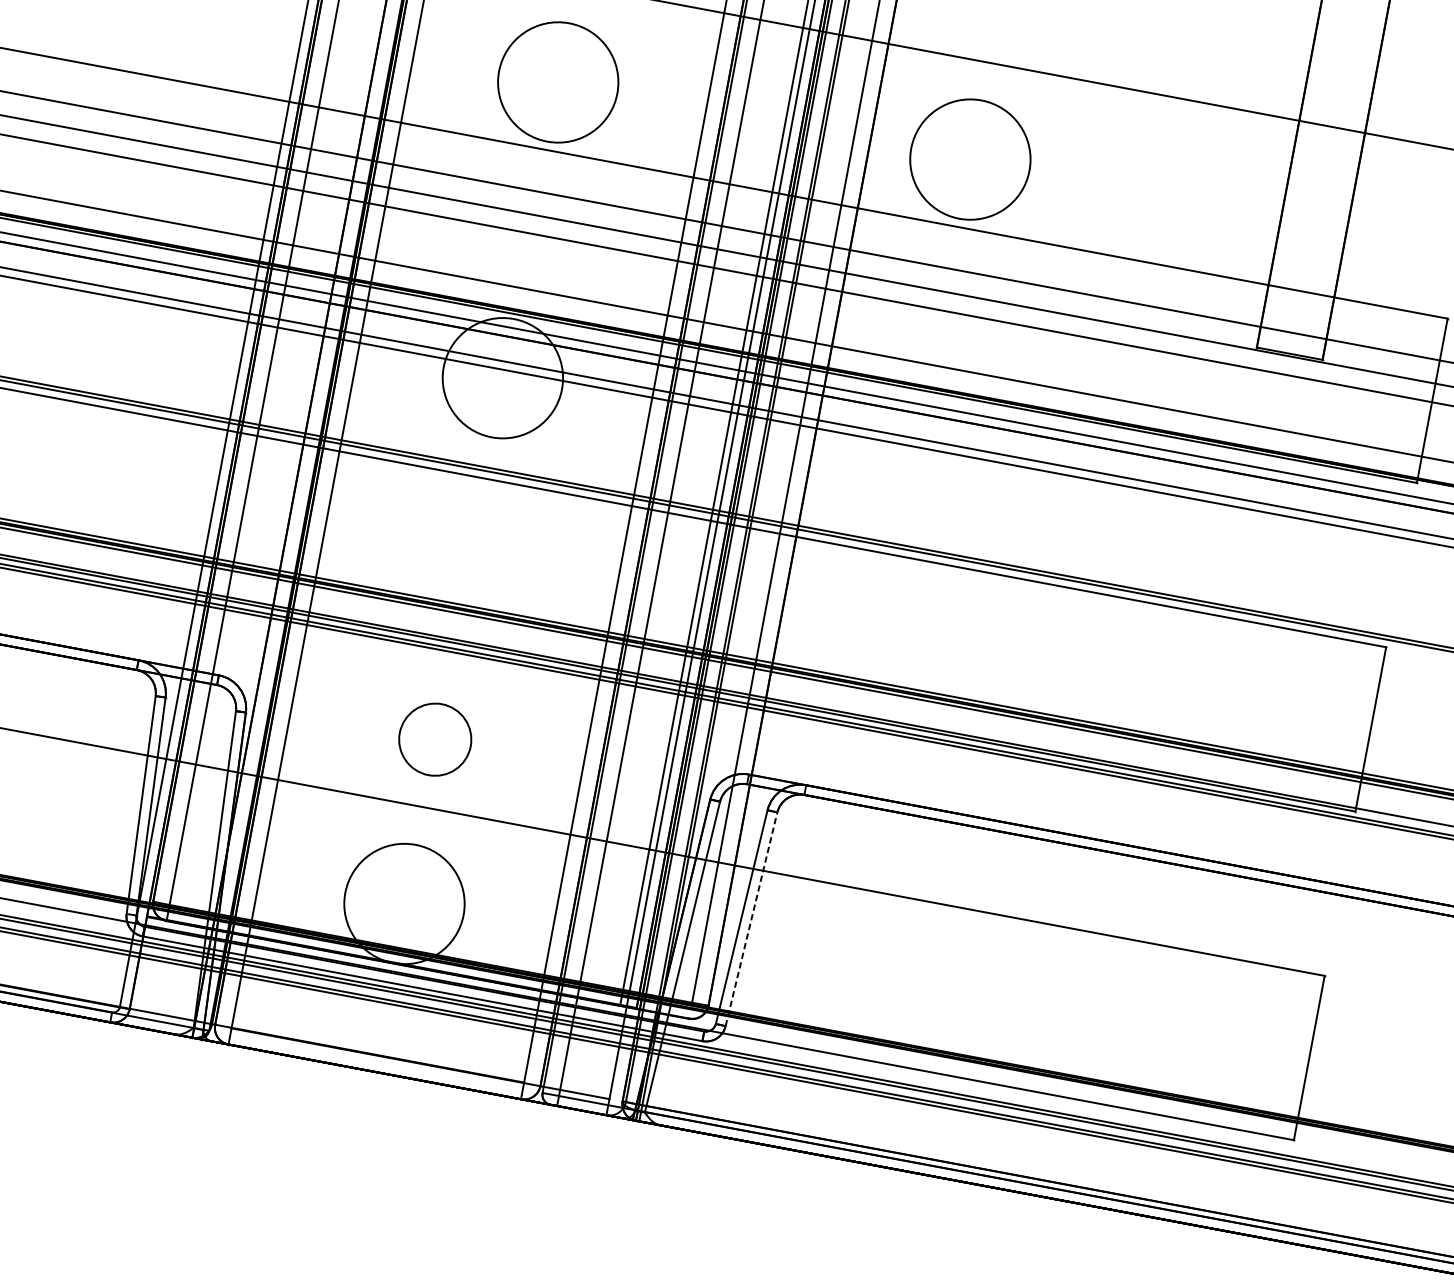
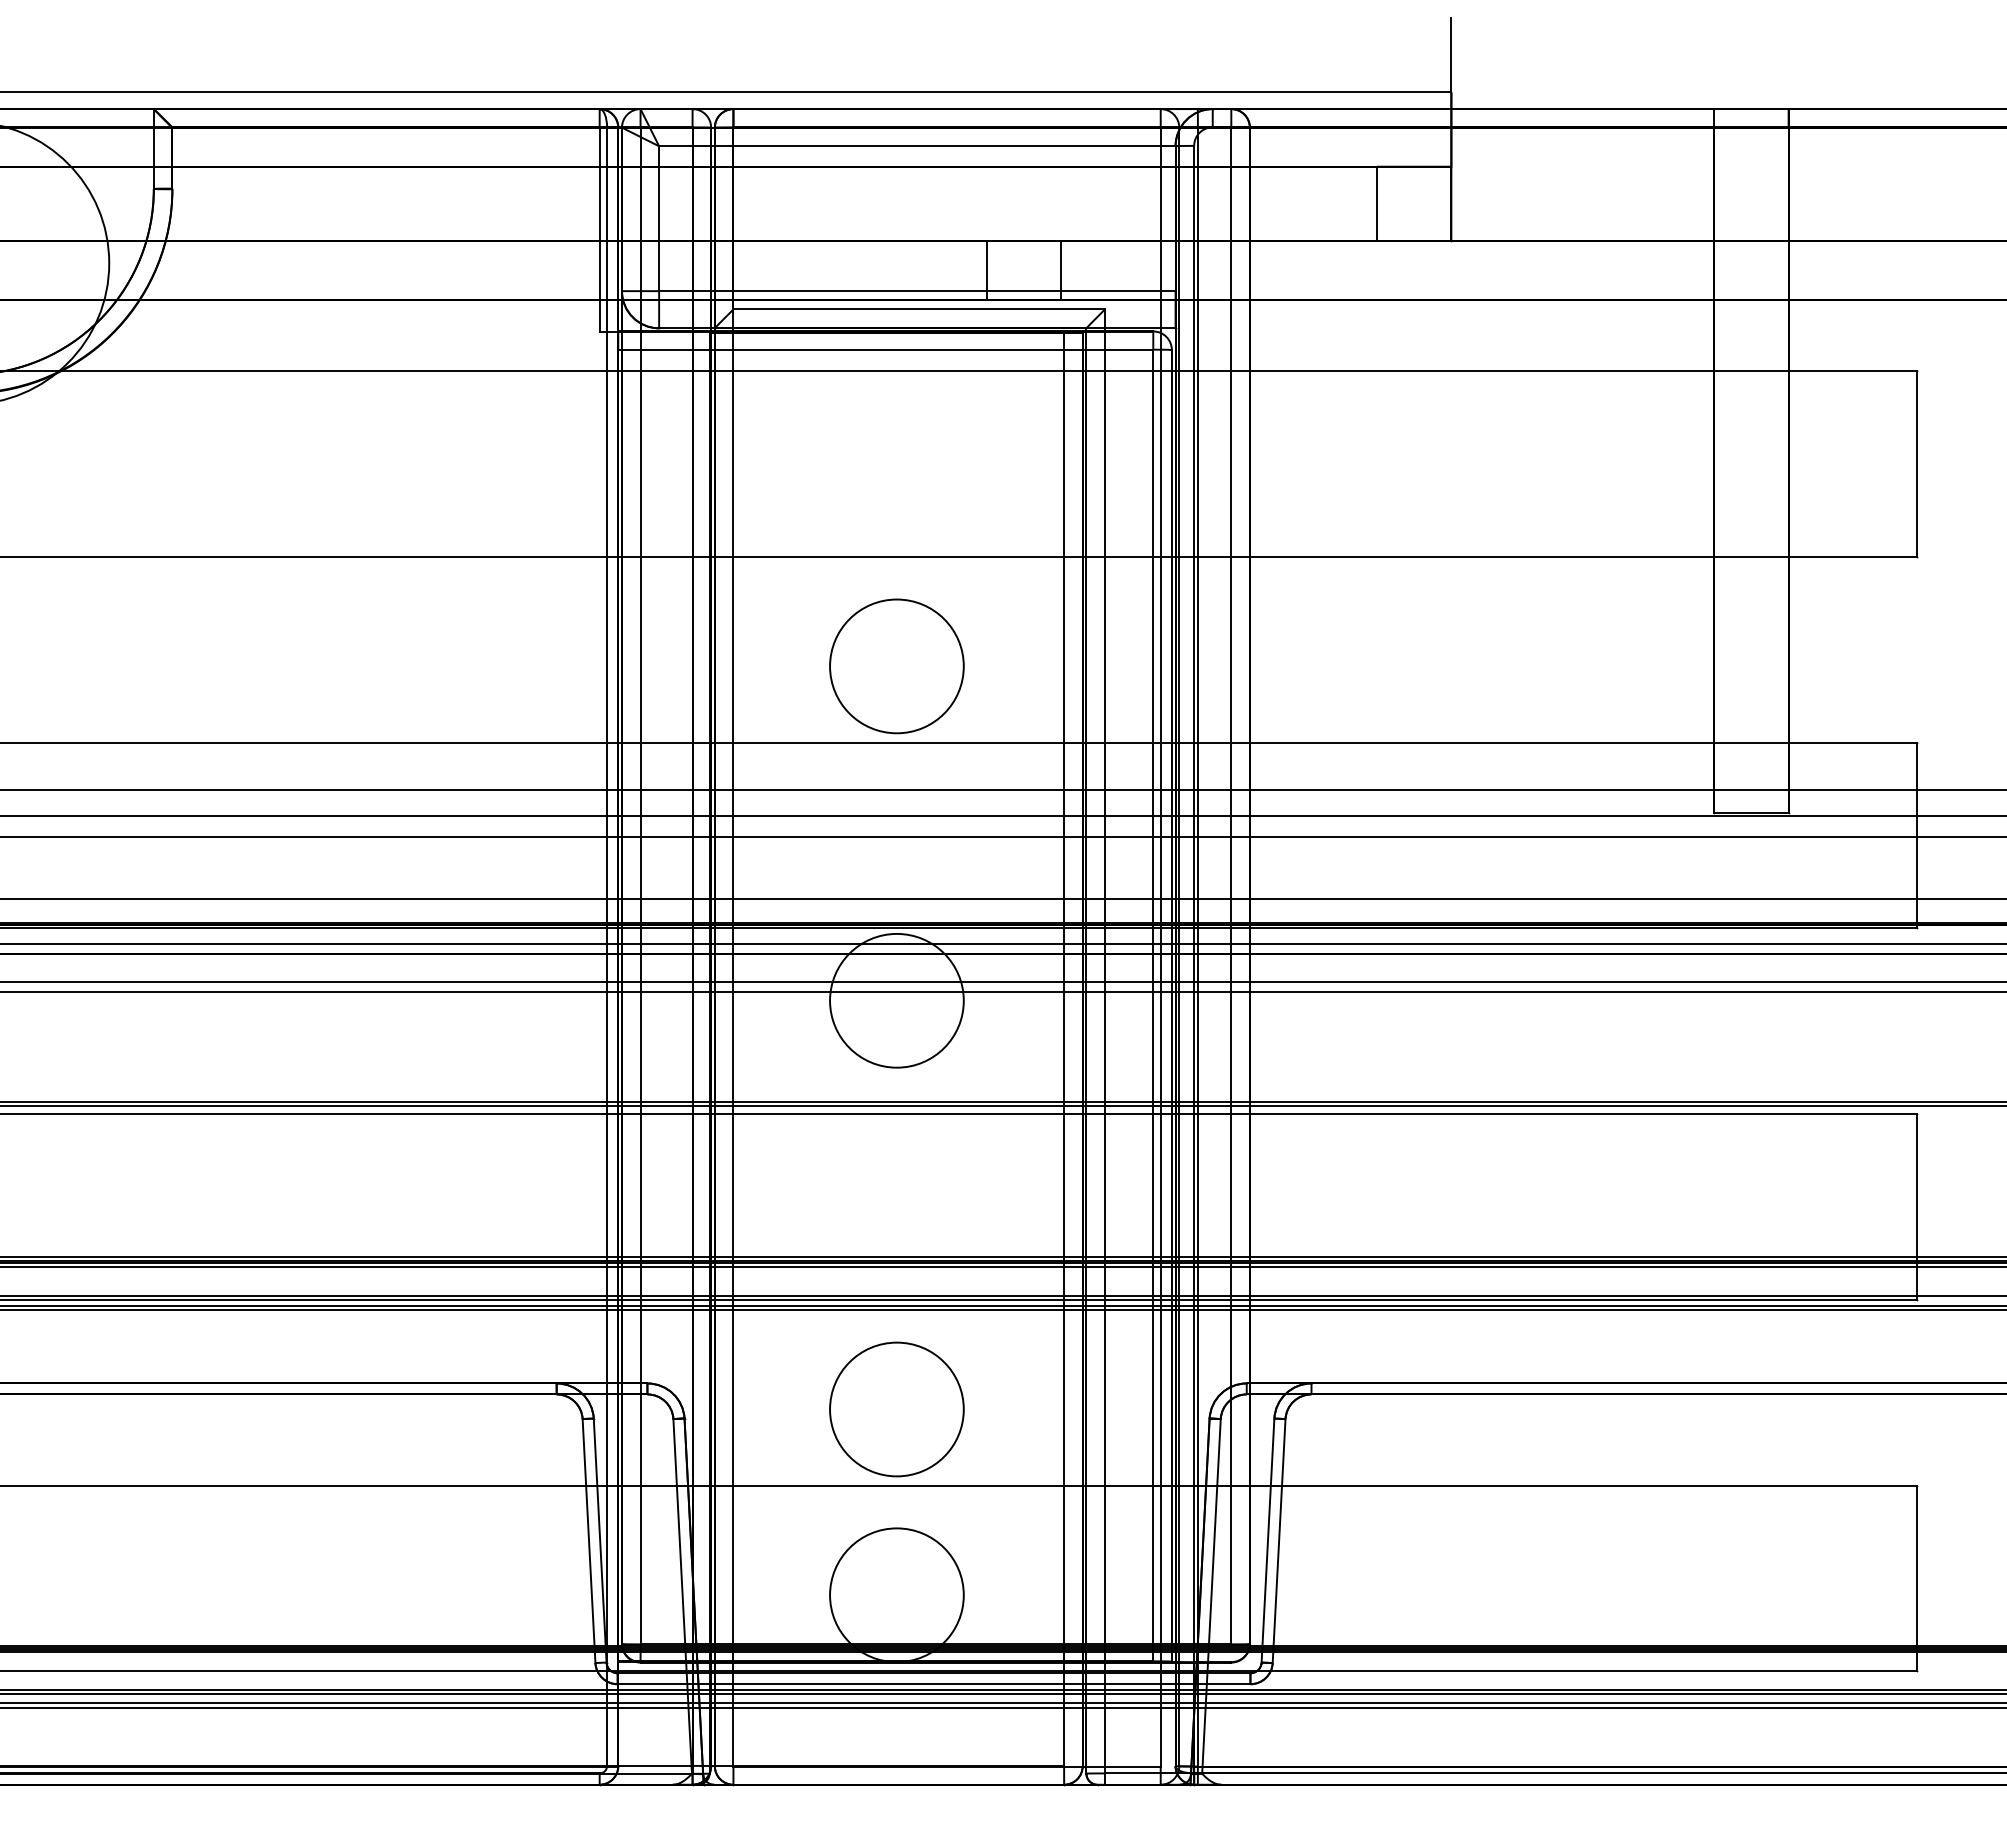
part: (970, 159) -> (1362, 666), removed
part: (434, 739) -> (896, 1409), size x1.67
line: (751, 918) -> (1279, 1540), dashed -> solid

